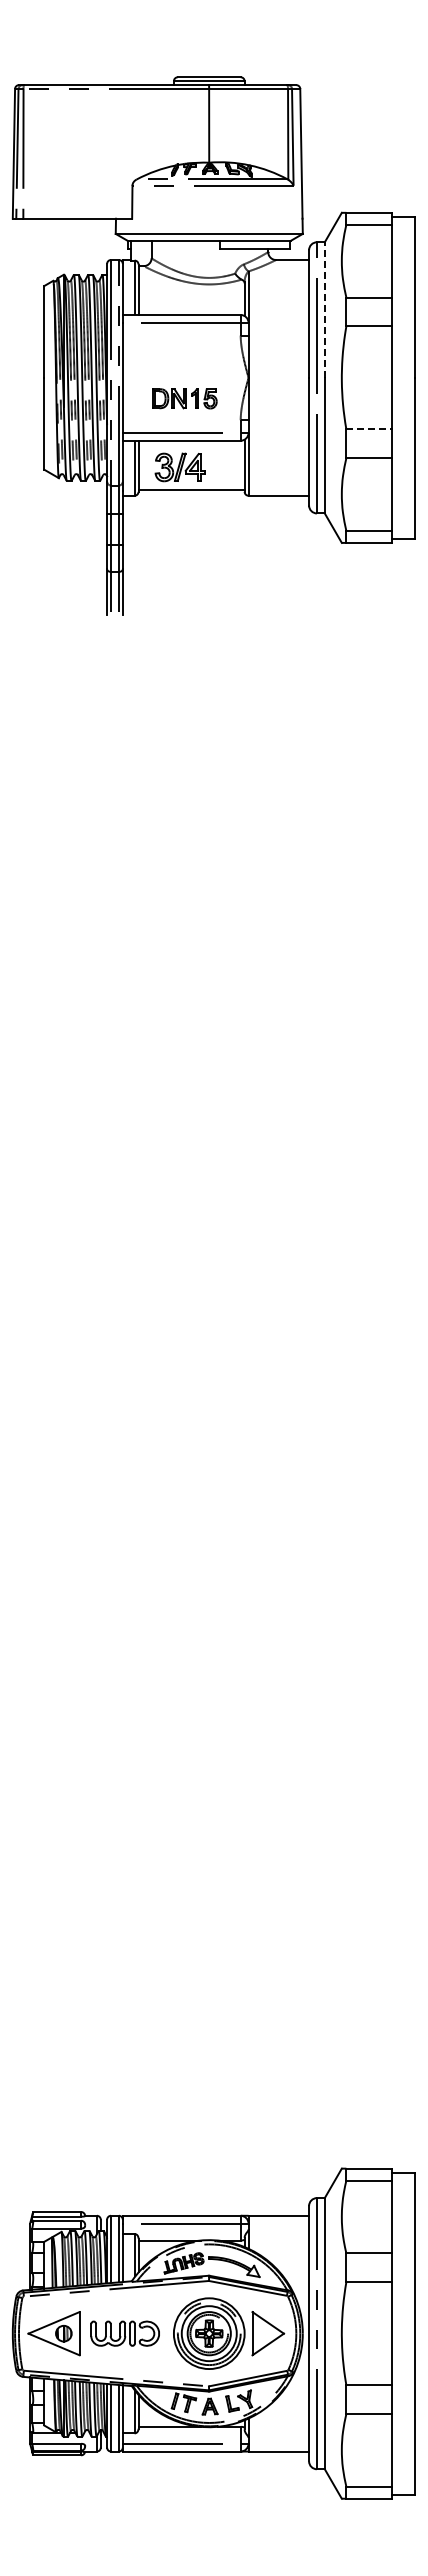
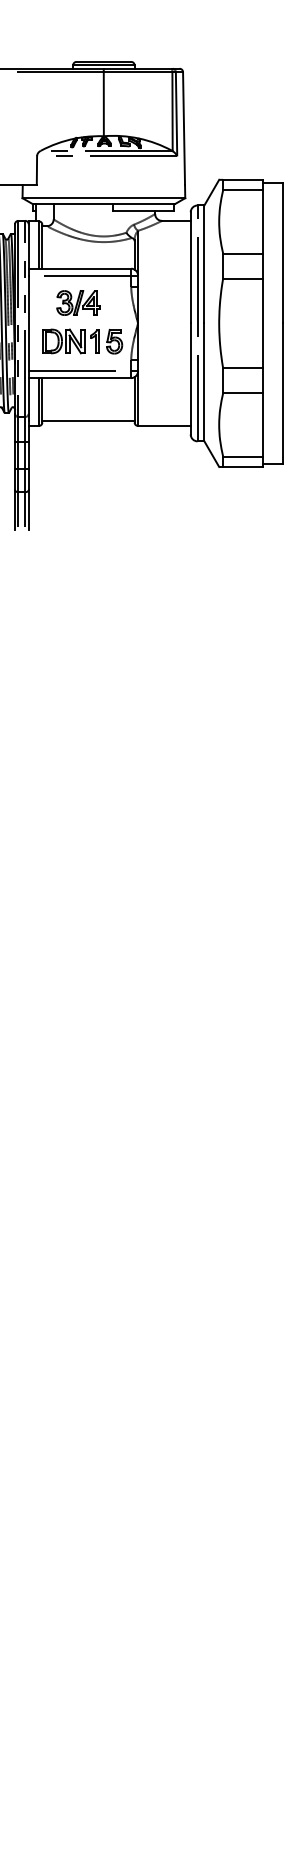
line: (324, 310) -> (204, 264), dashed -> solid
part: (184, 398) -> (82, 341), size x1.43
line: (368, 429) -> (242, 368), dashed -> solid
part: (179, 467) -> (77, 303), moved

